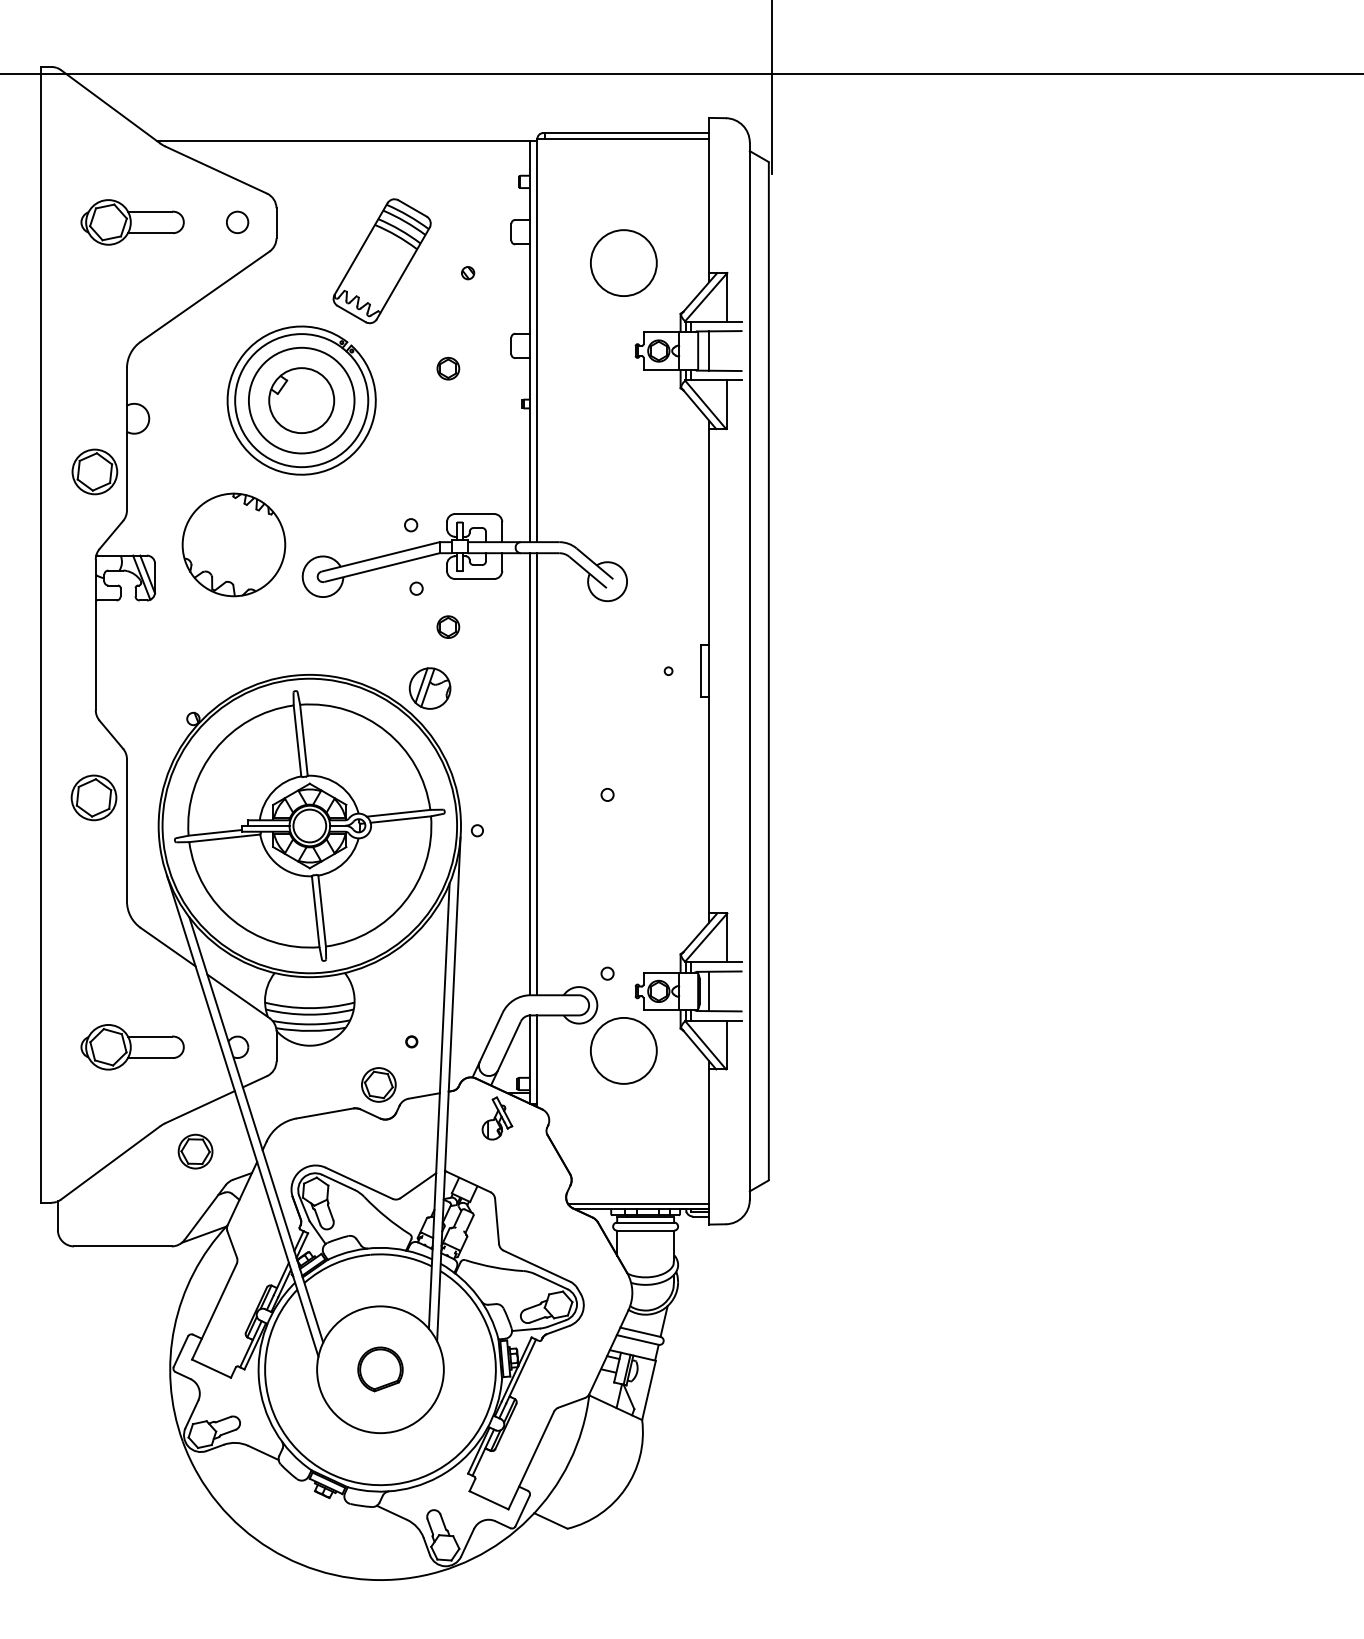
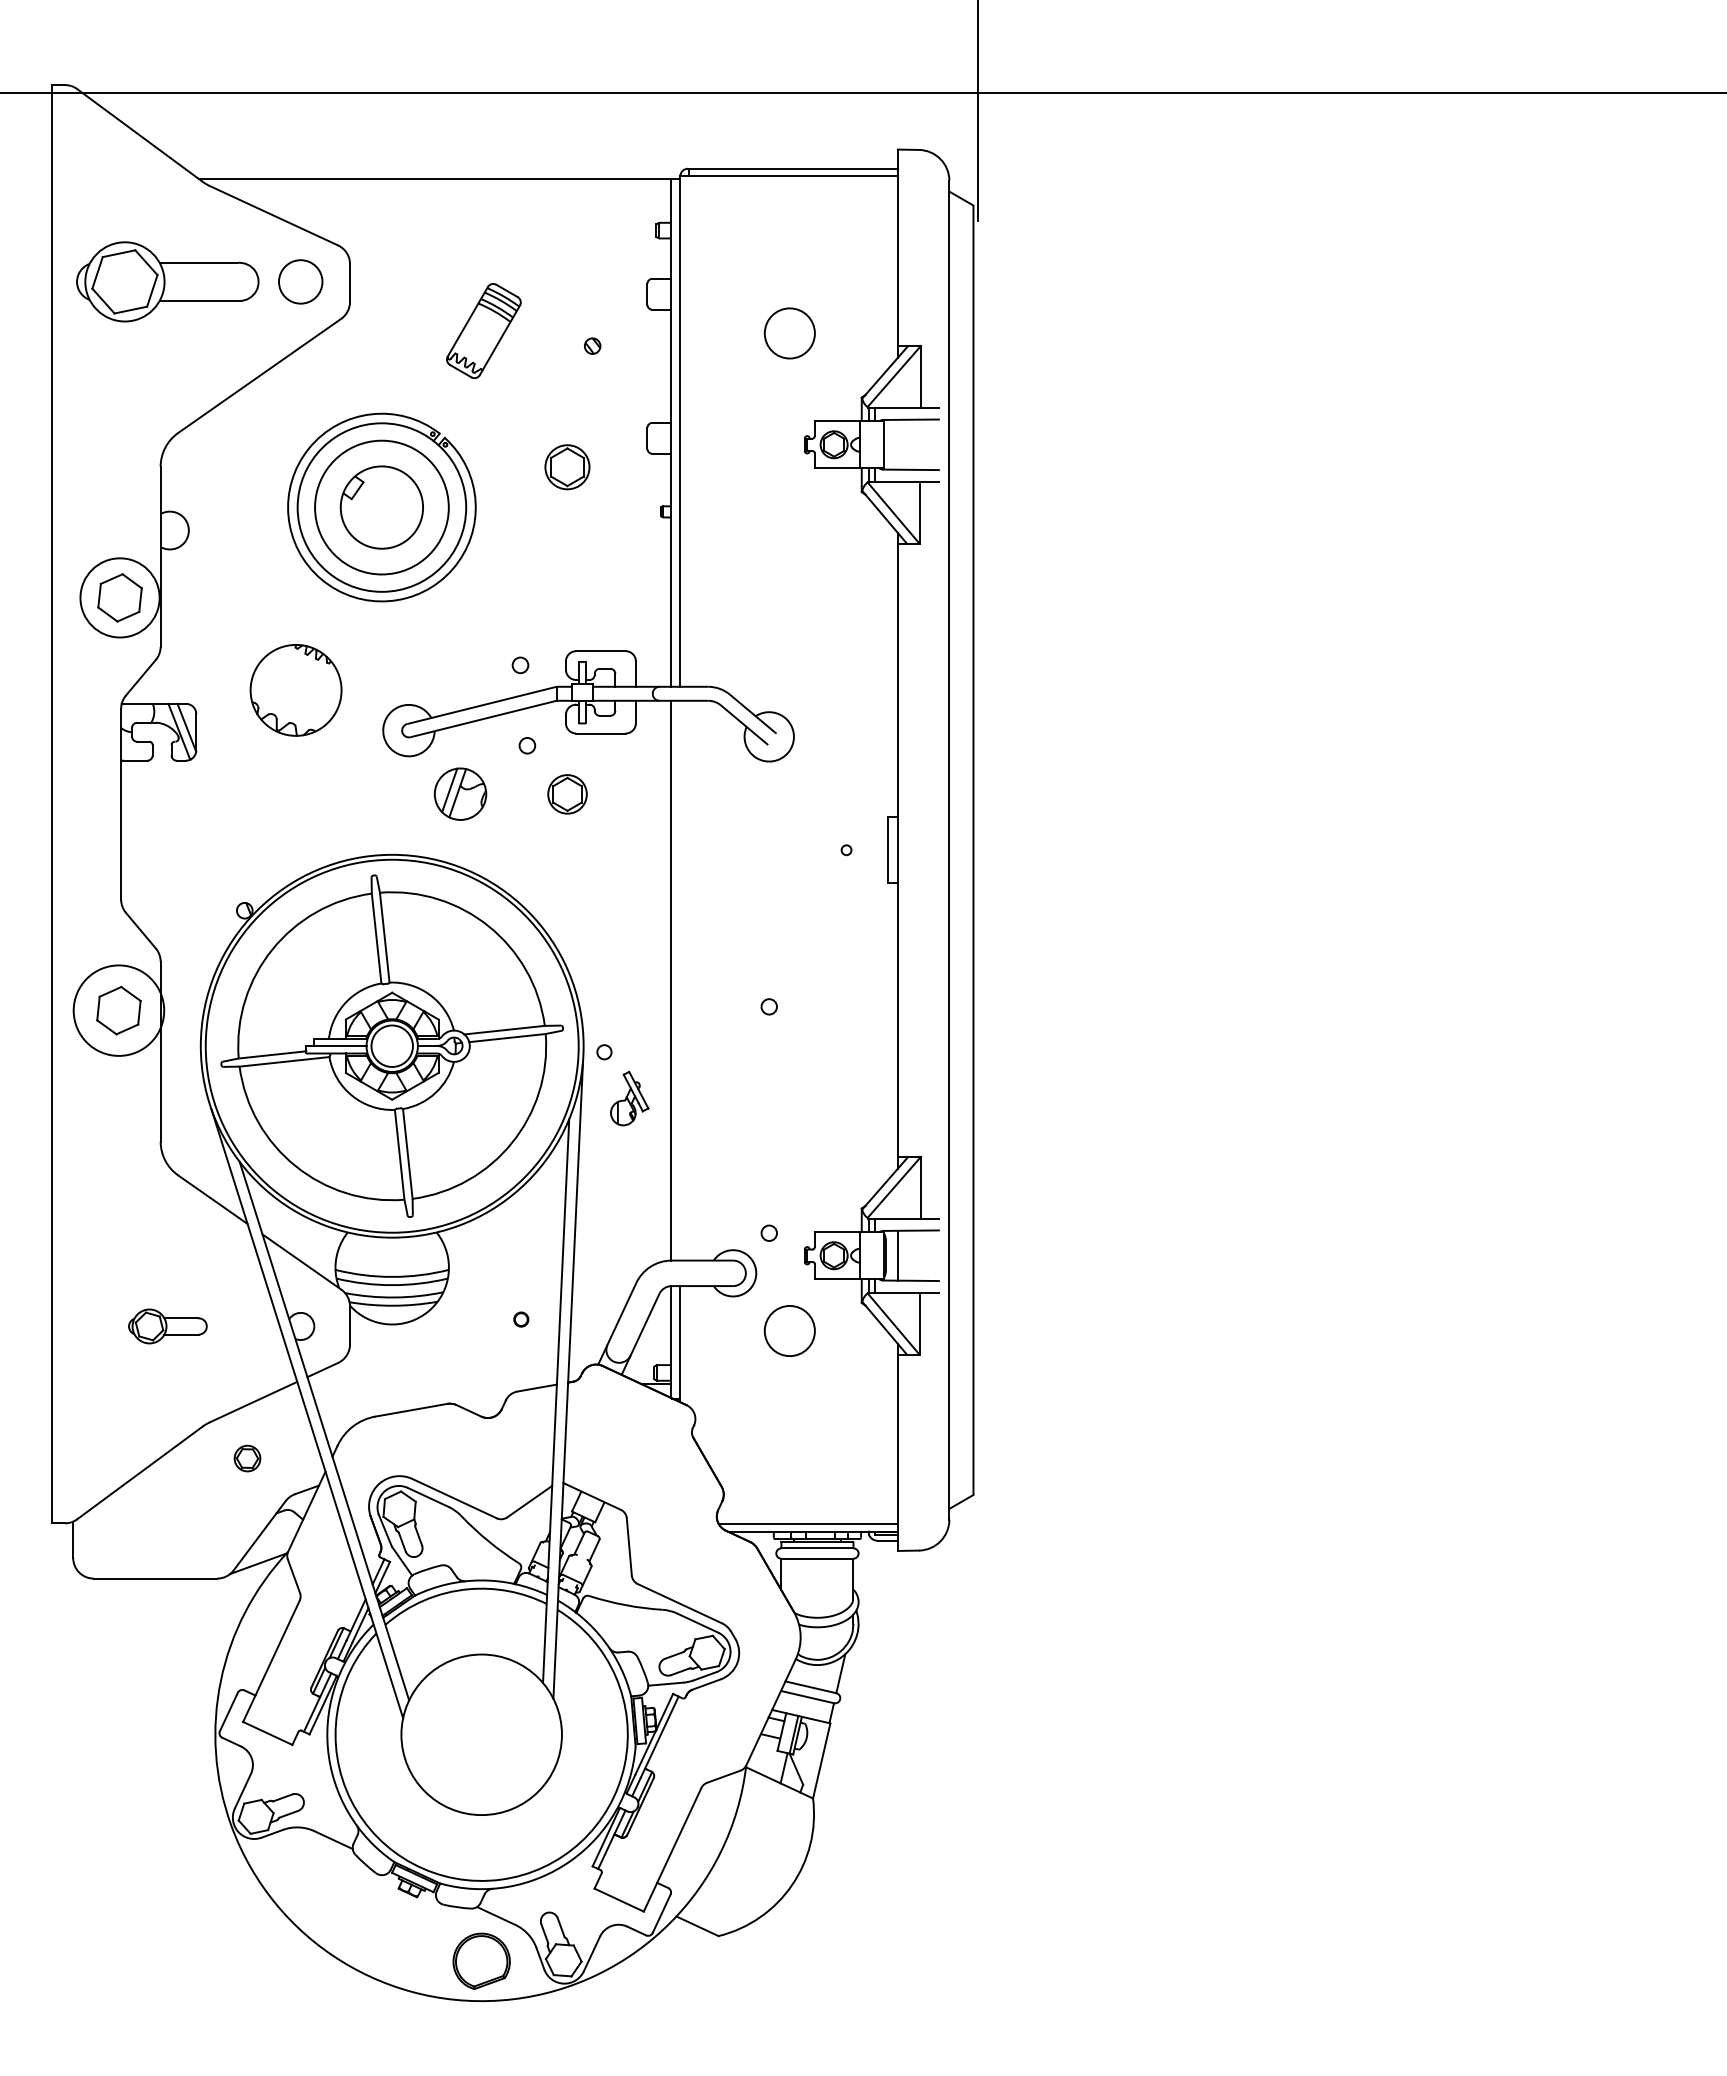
part: (132, 222) -> (167, 281), size x1.4
circle: (237, 222) -> (300, 281), size x1.6
part: (381, 260) -> (483, 330), size x0.6
circle: (623, 263) -> (789, 333), size x0.6
line: (708, 350) -> (897, 444), removed
part: (448, 368) -> (567, 466), size x1.6
circle: (94, 471) -> (119, 597), size x1.4
part: (233, 545) -> (295, 690), size x0.7
part: (448, 627) -> (567, 794), size x1.4
part: (430, 688) -> (460, 793), moved
line: (537, 774) -> (680, 980), removed
circle: (93, 797) -> (118, 1010), size x1.6
part: (132, 1047) -> (167, 1326), size x0.6
circle: (623, 1050) -> (789, 1330), size x0.6
part: (378, 1084) -> (479, 1373), removed
part: (497, 1118) -> (629, 1098), moved
part: (195, 1151) -> (247, 1458), size x0.6
part: (380, 1369) -> (481, 1961), moved

